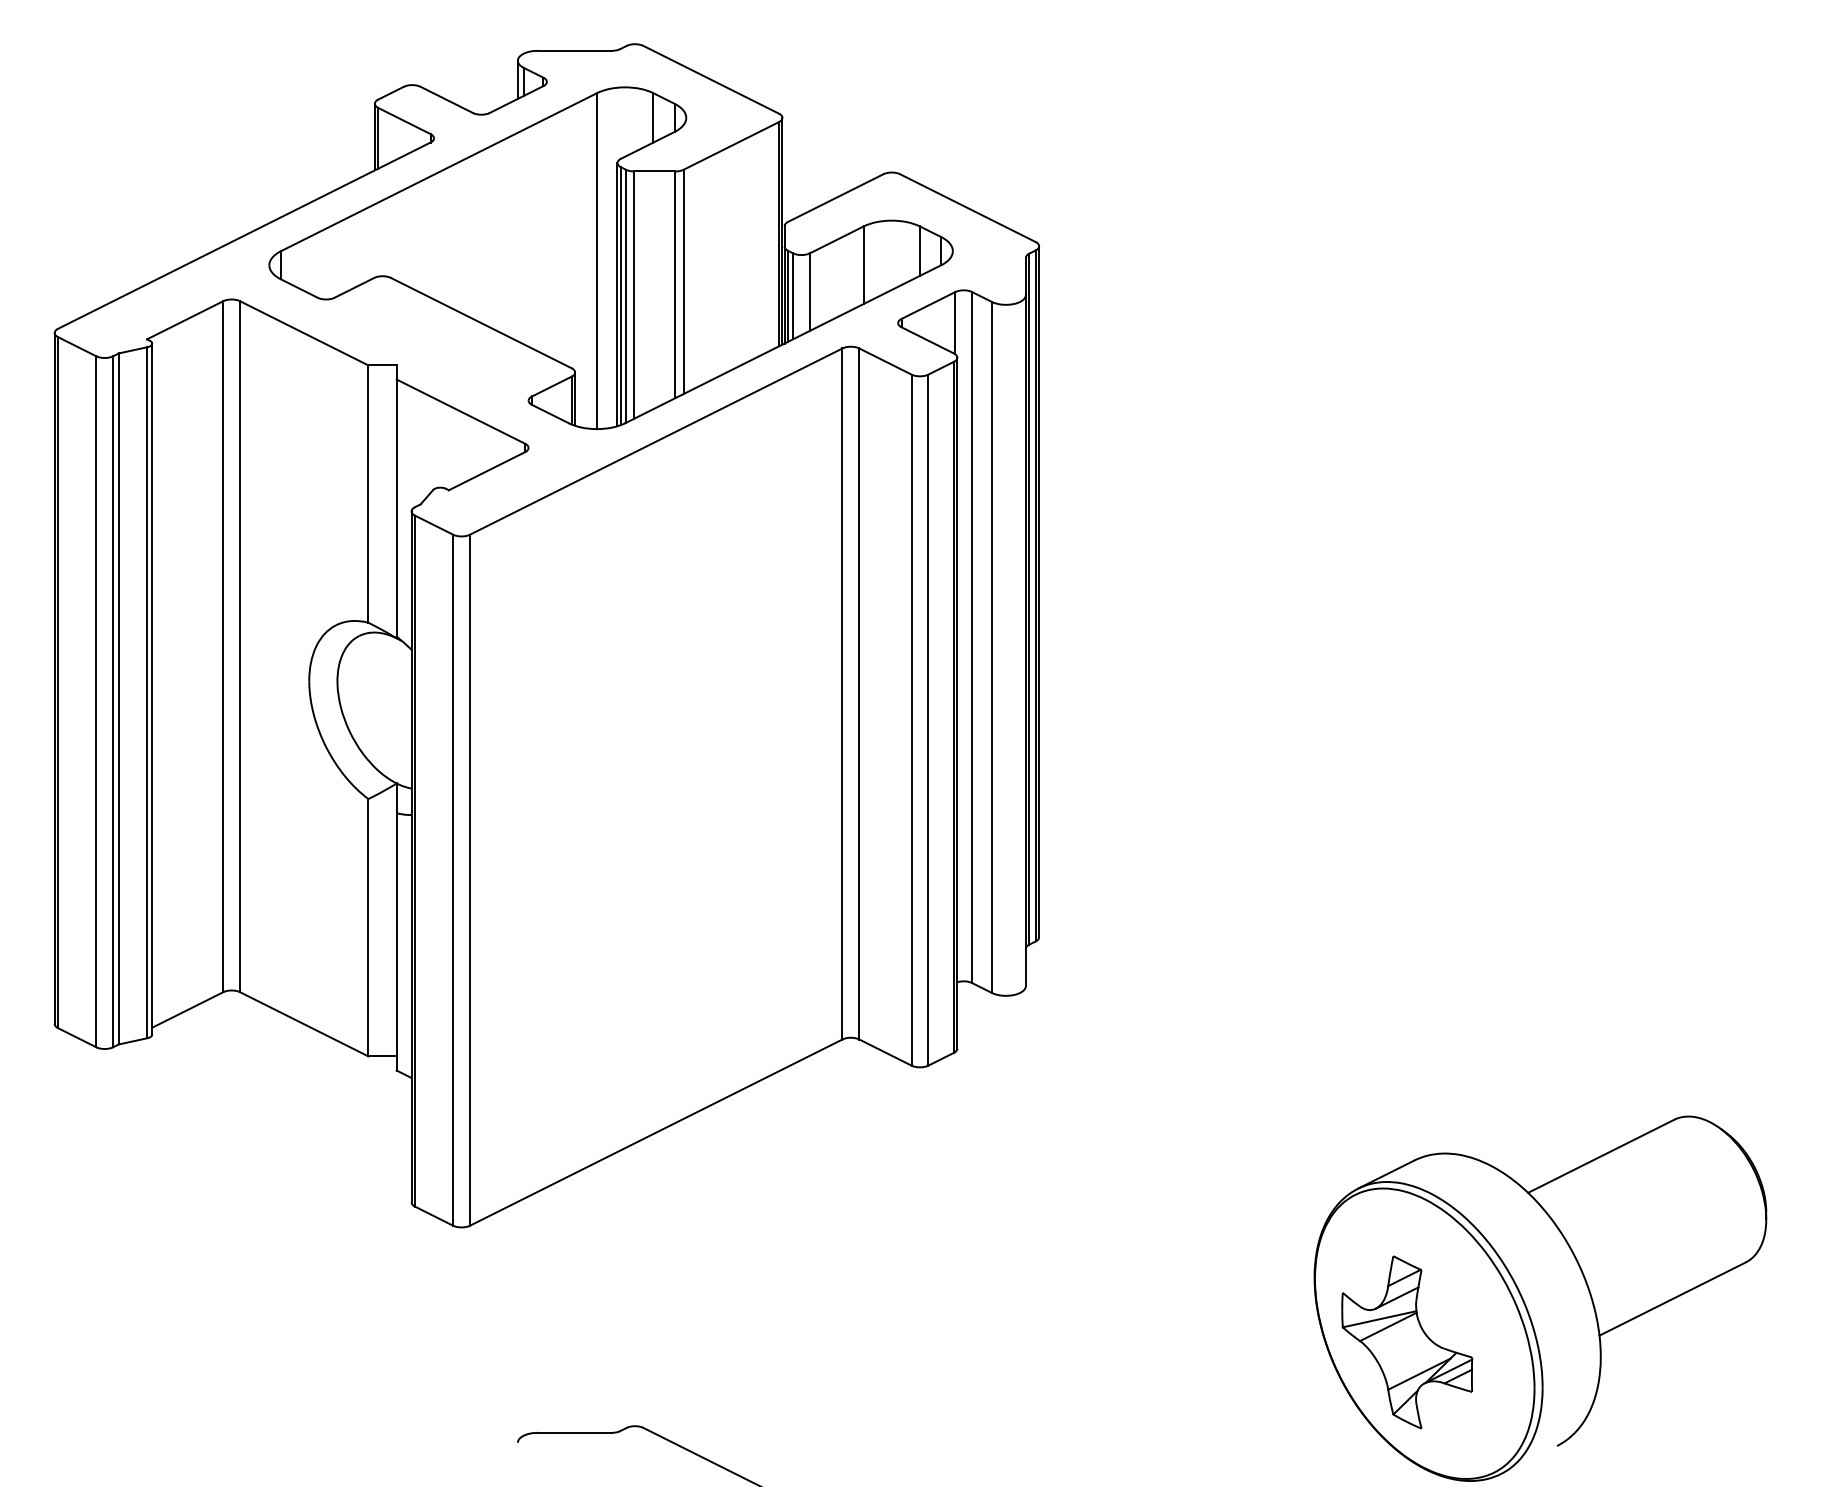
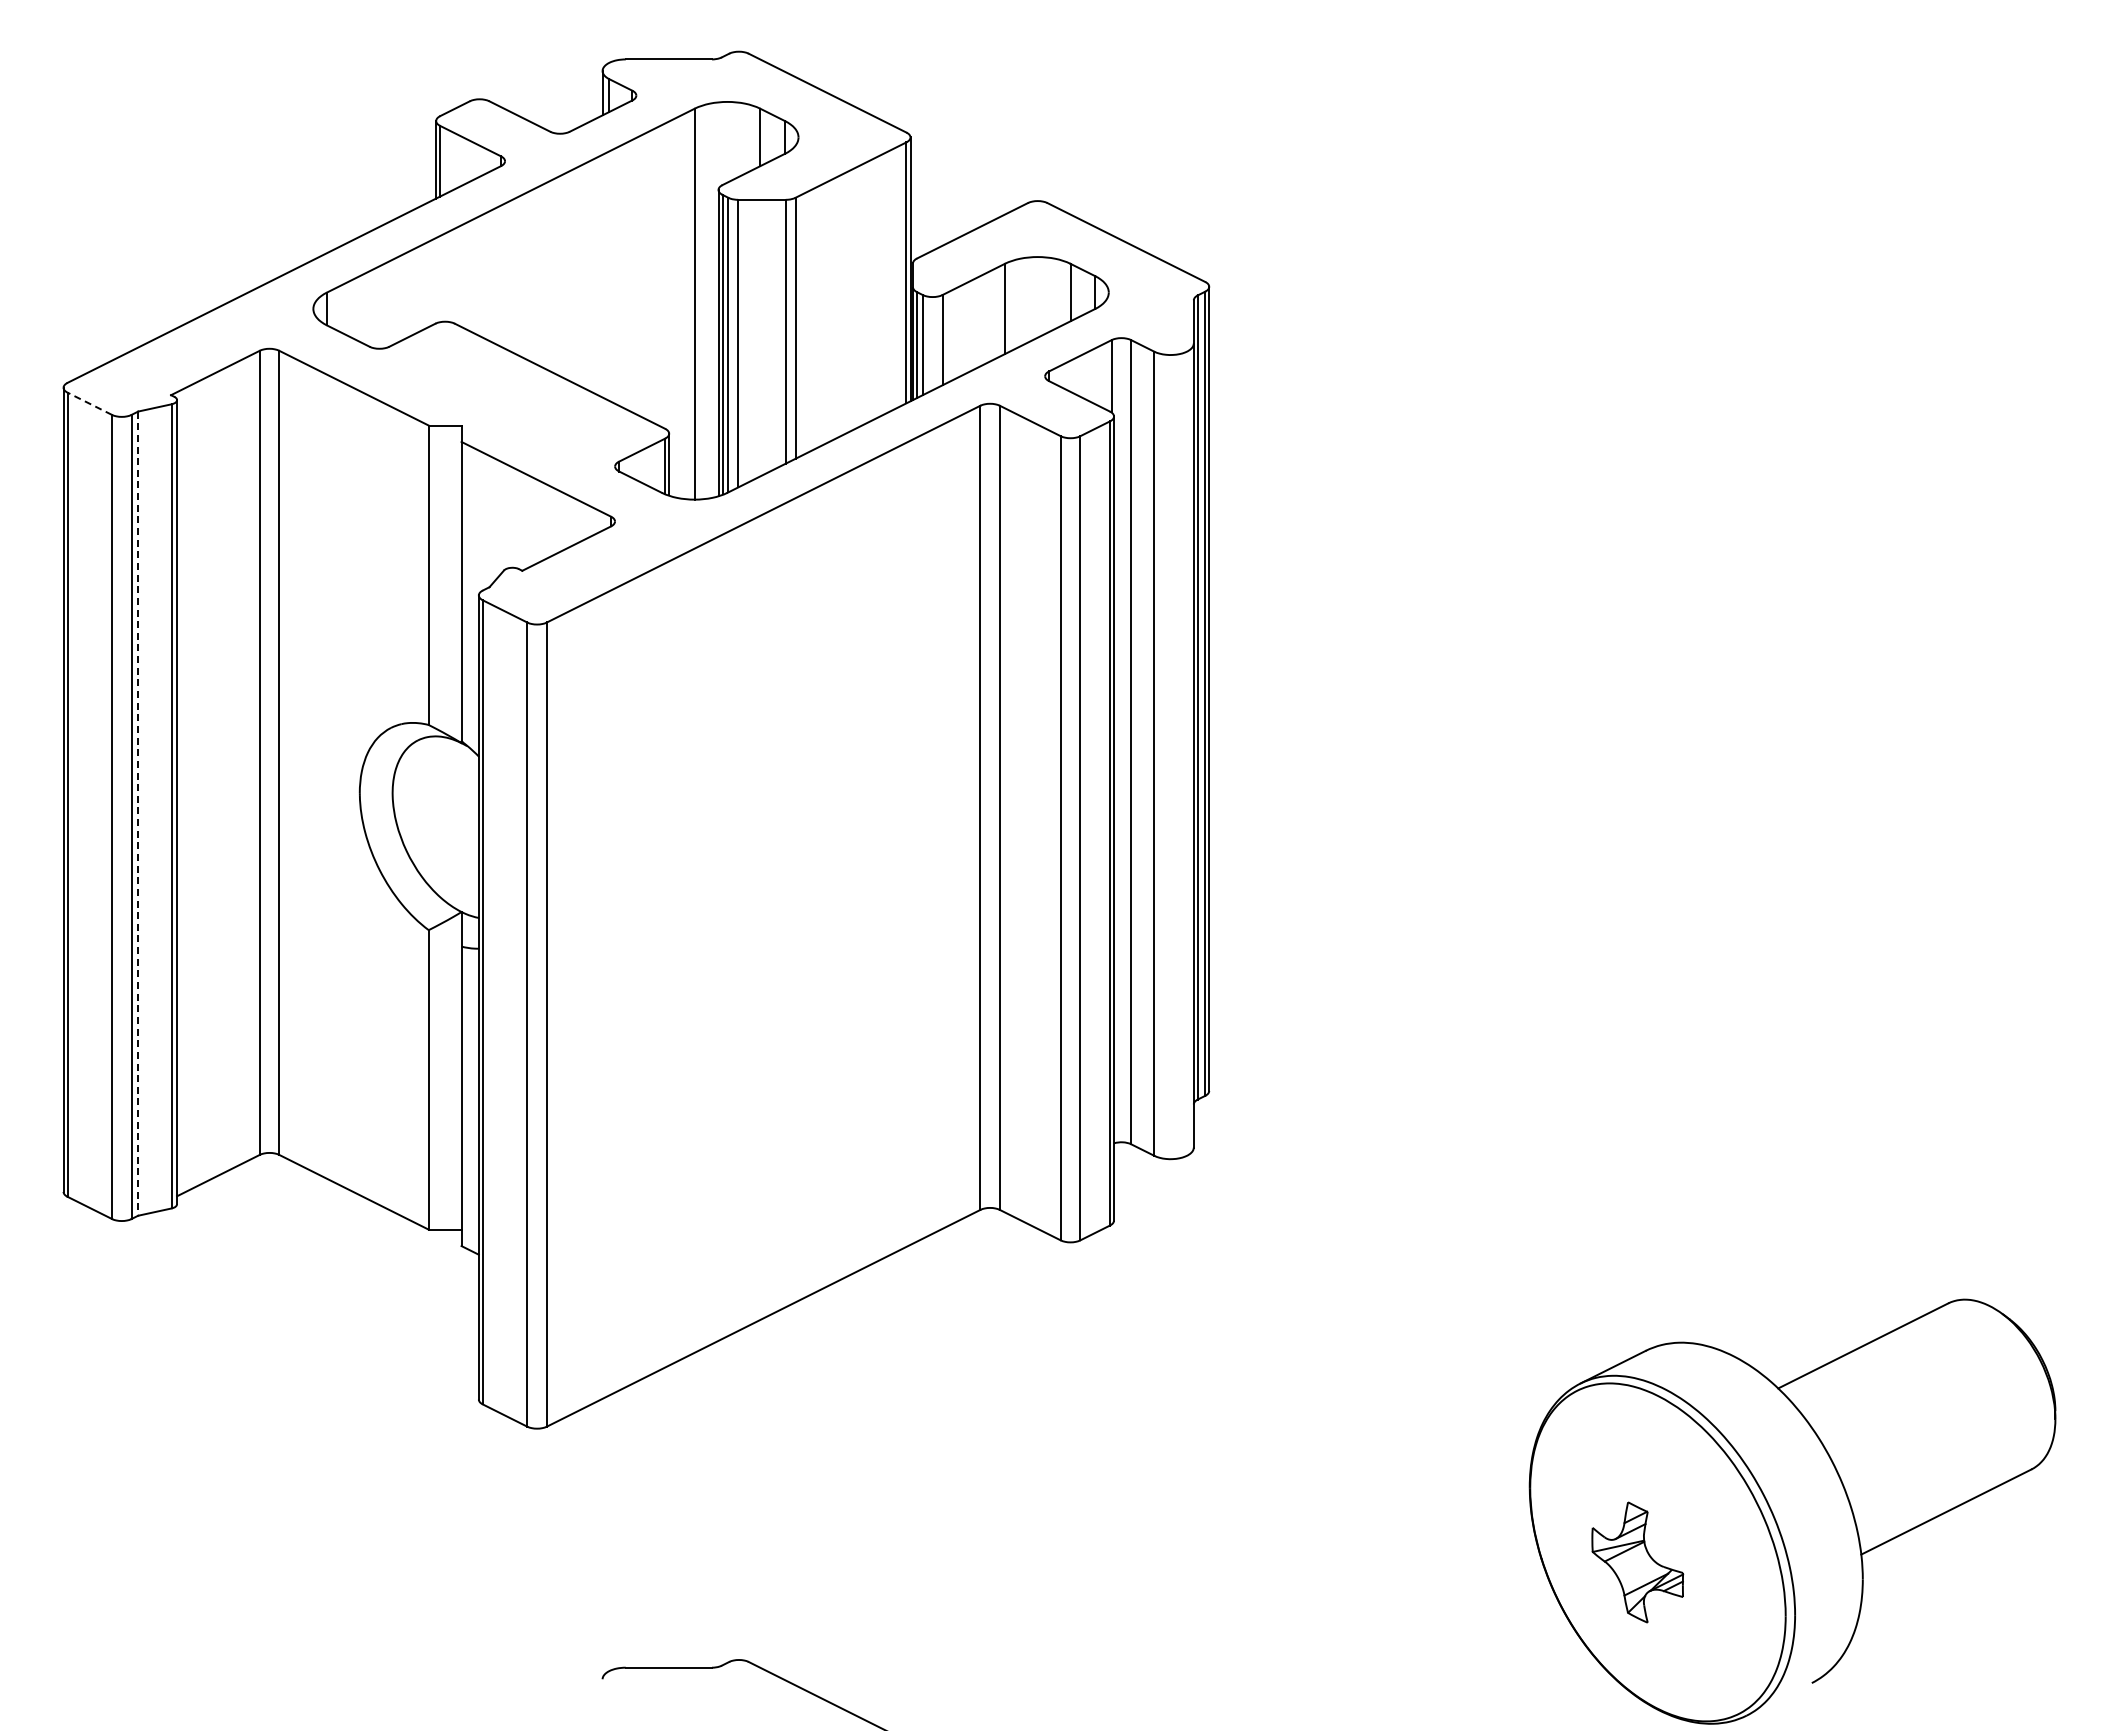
line: (76, 346) -> (89, 403), solid -> dashed
line: (119, 699) -> (138, 814), solid -> dashed
part: (1407, 1342) -> (1637, 1562), size x0.6

